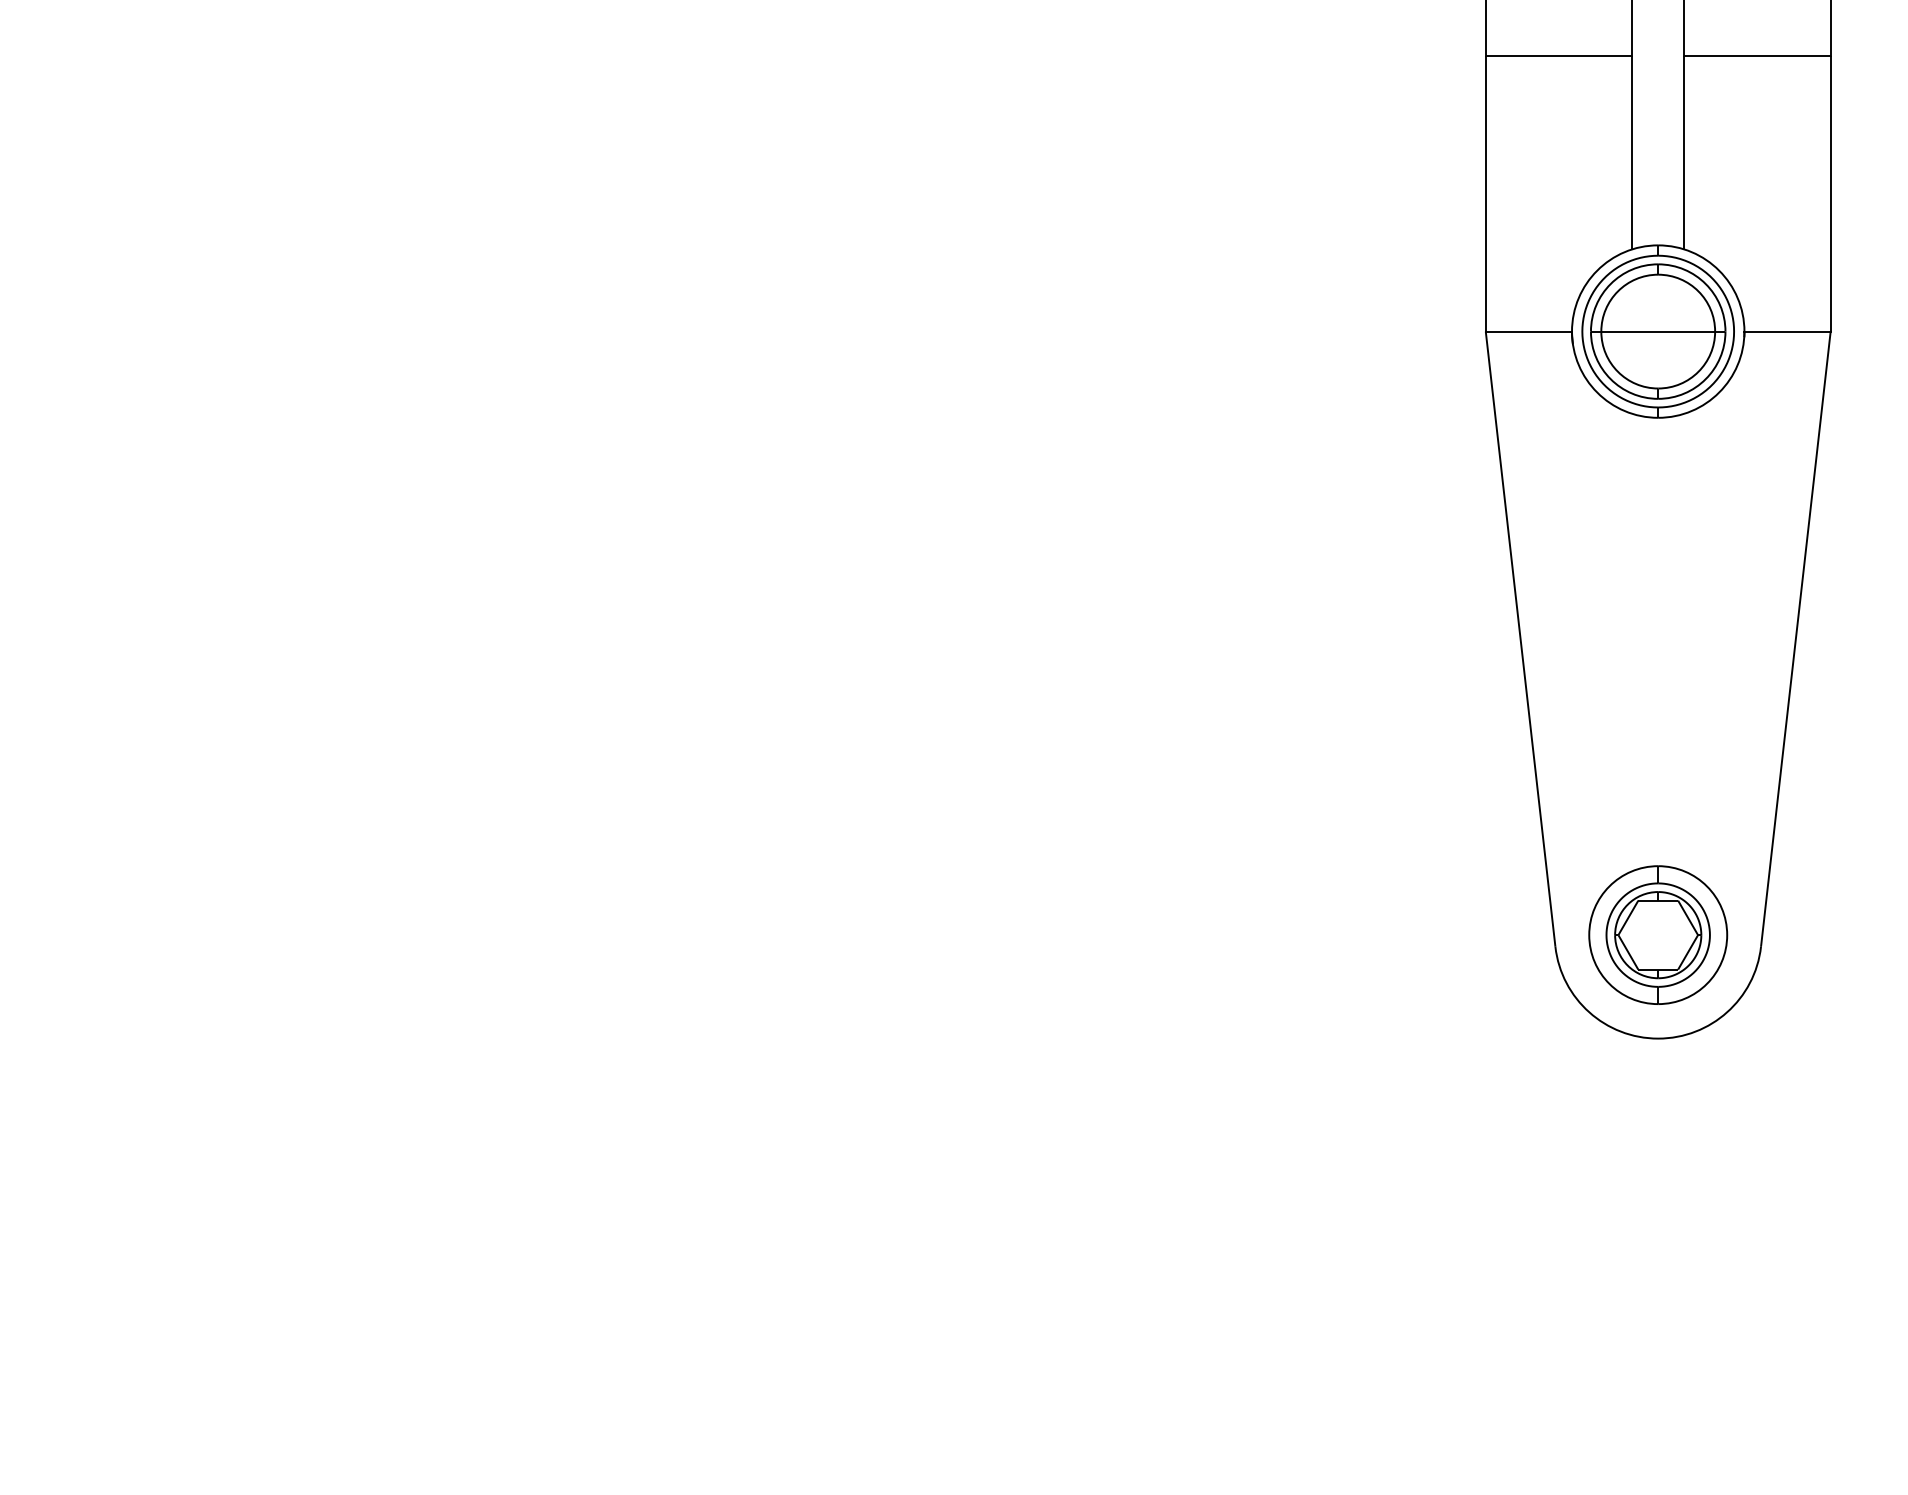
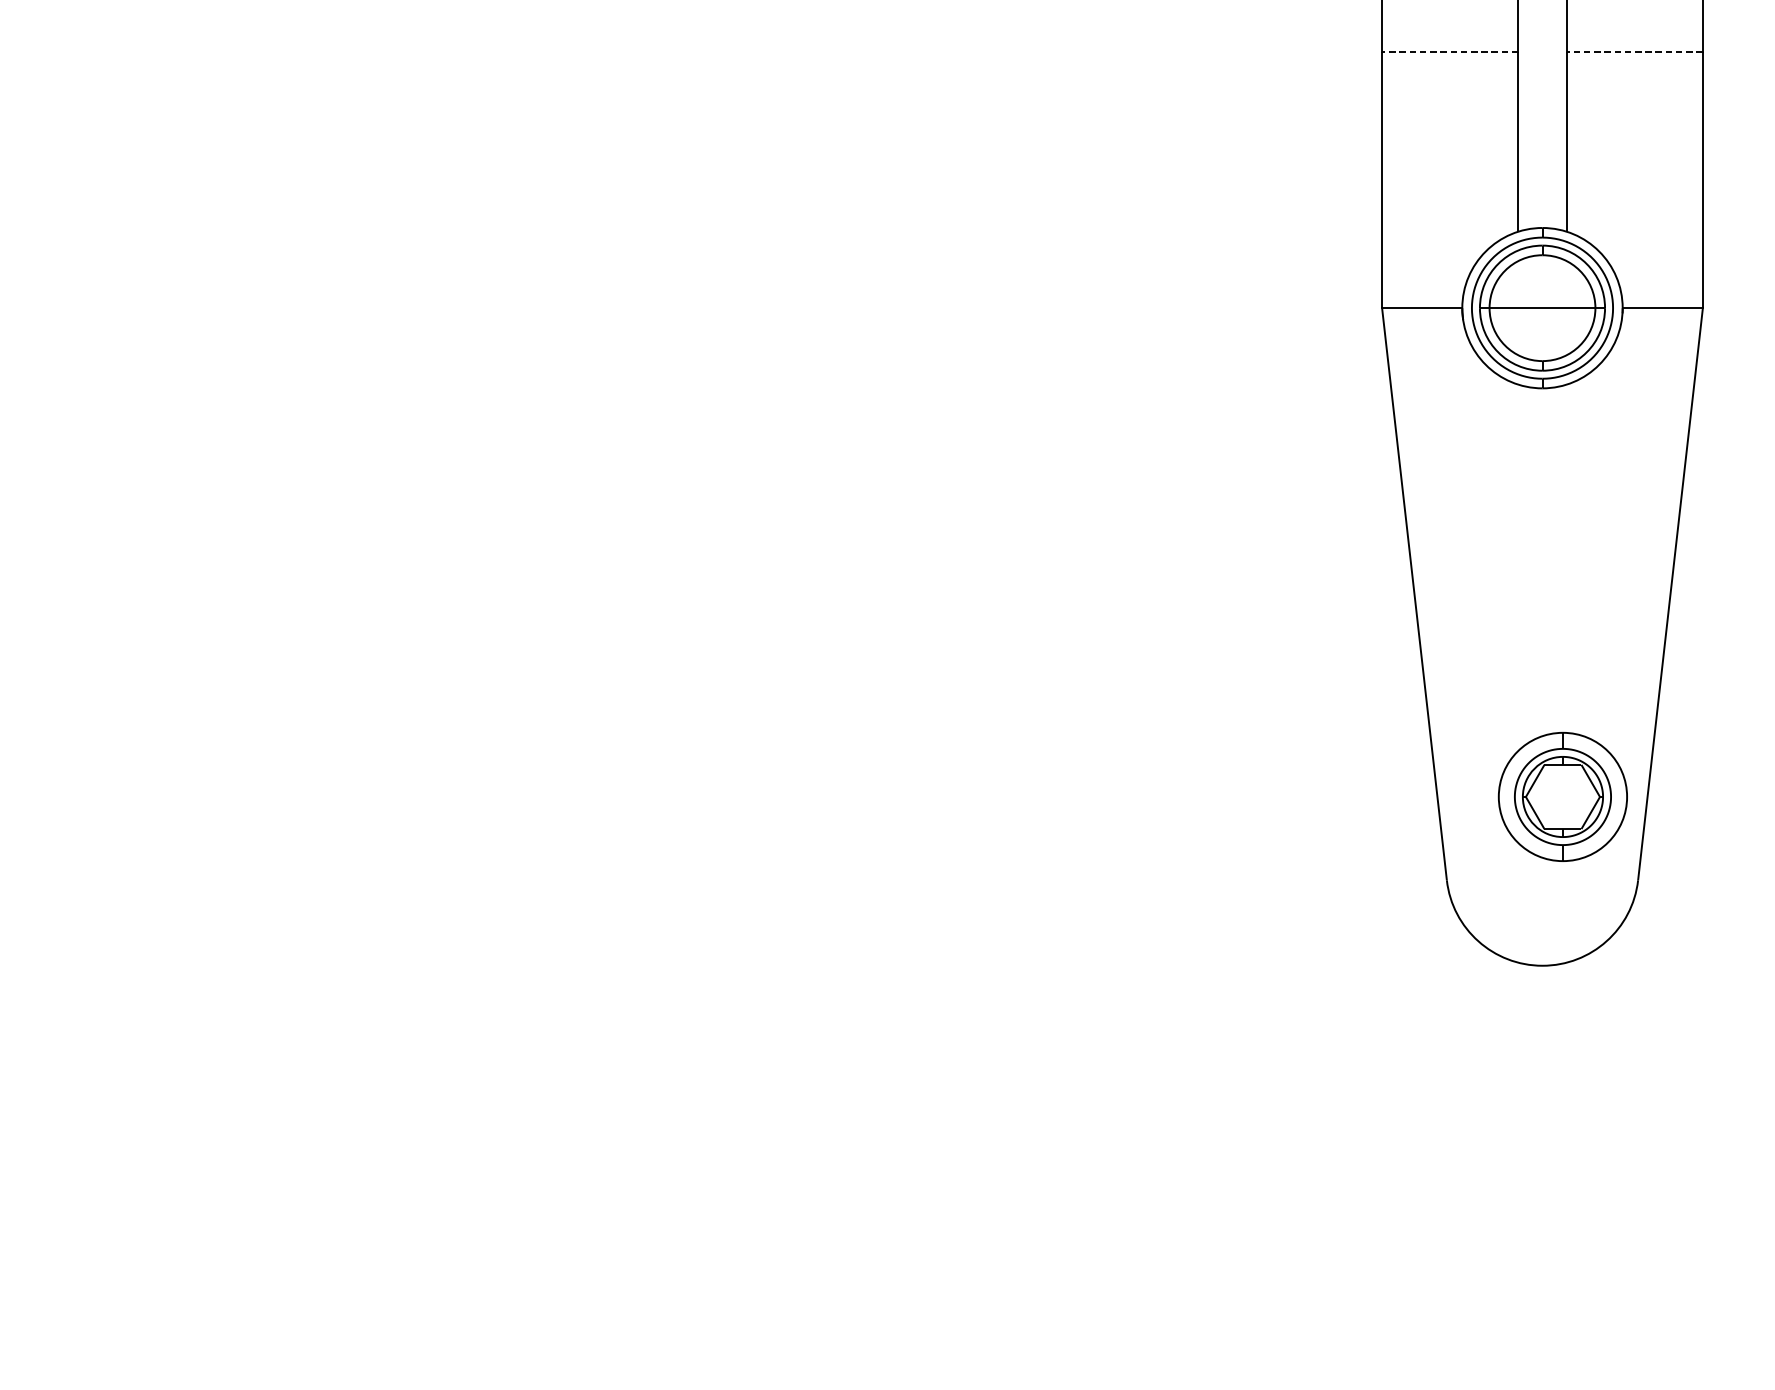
line: (1558, 55) -> (1449, 51), solid -> dashed
line: (1756, 55) -> (1633, 51), solid -> dashed
part: (1658, 934) -> (1563, 796), moved

